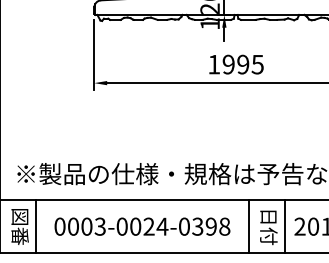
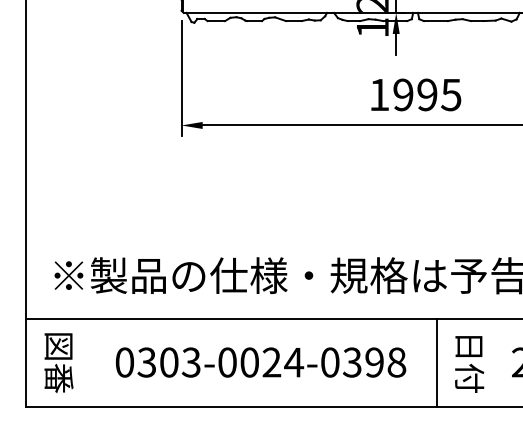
line: (35, 226) -> (84, 362), removed
text: (72, 226) -> (145, 362), 0003-0024-0398 -> 0303-0024-0398
line: (284, 226) -> (495, 362), removed

